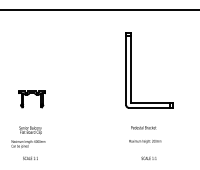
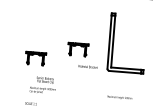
part: (85, 83) -> (77, 49), added
text: (143, 127) -> (87, 66), moved
text: (28, 136) -> (43, 84), moved

